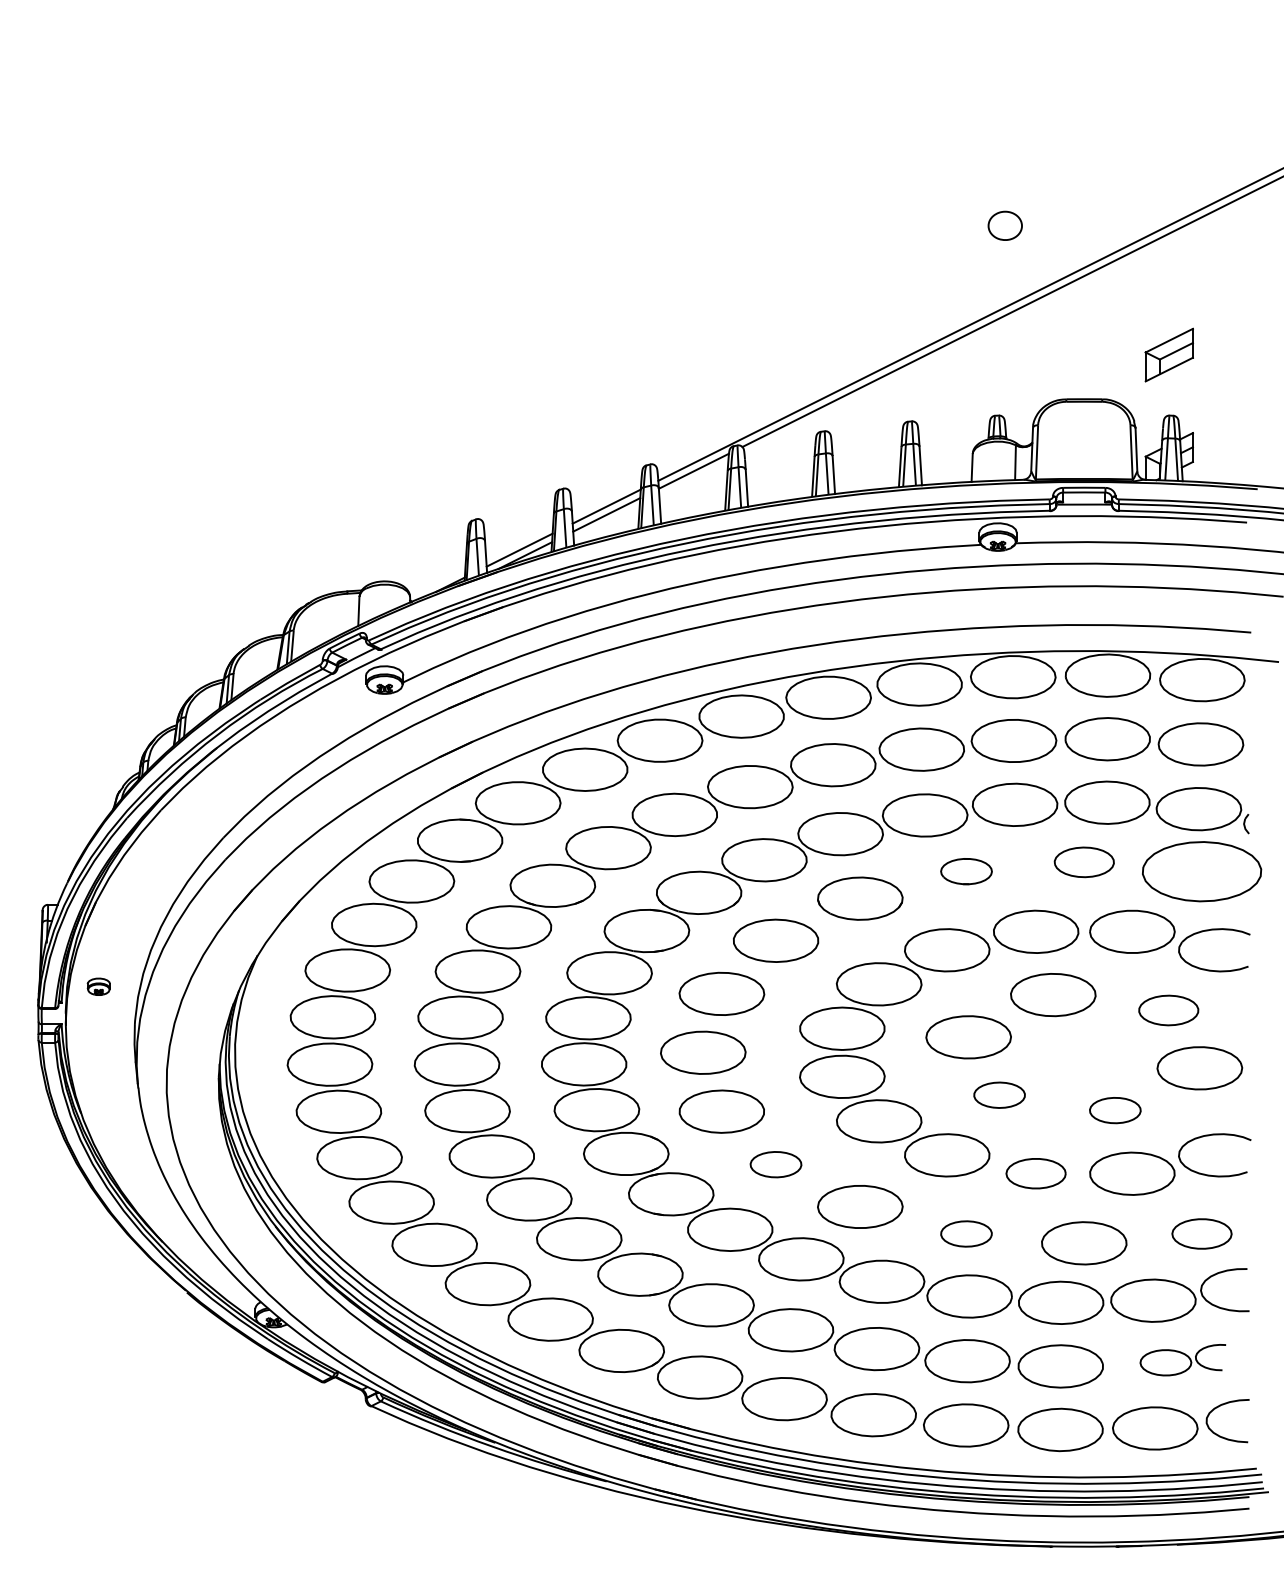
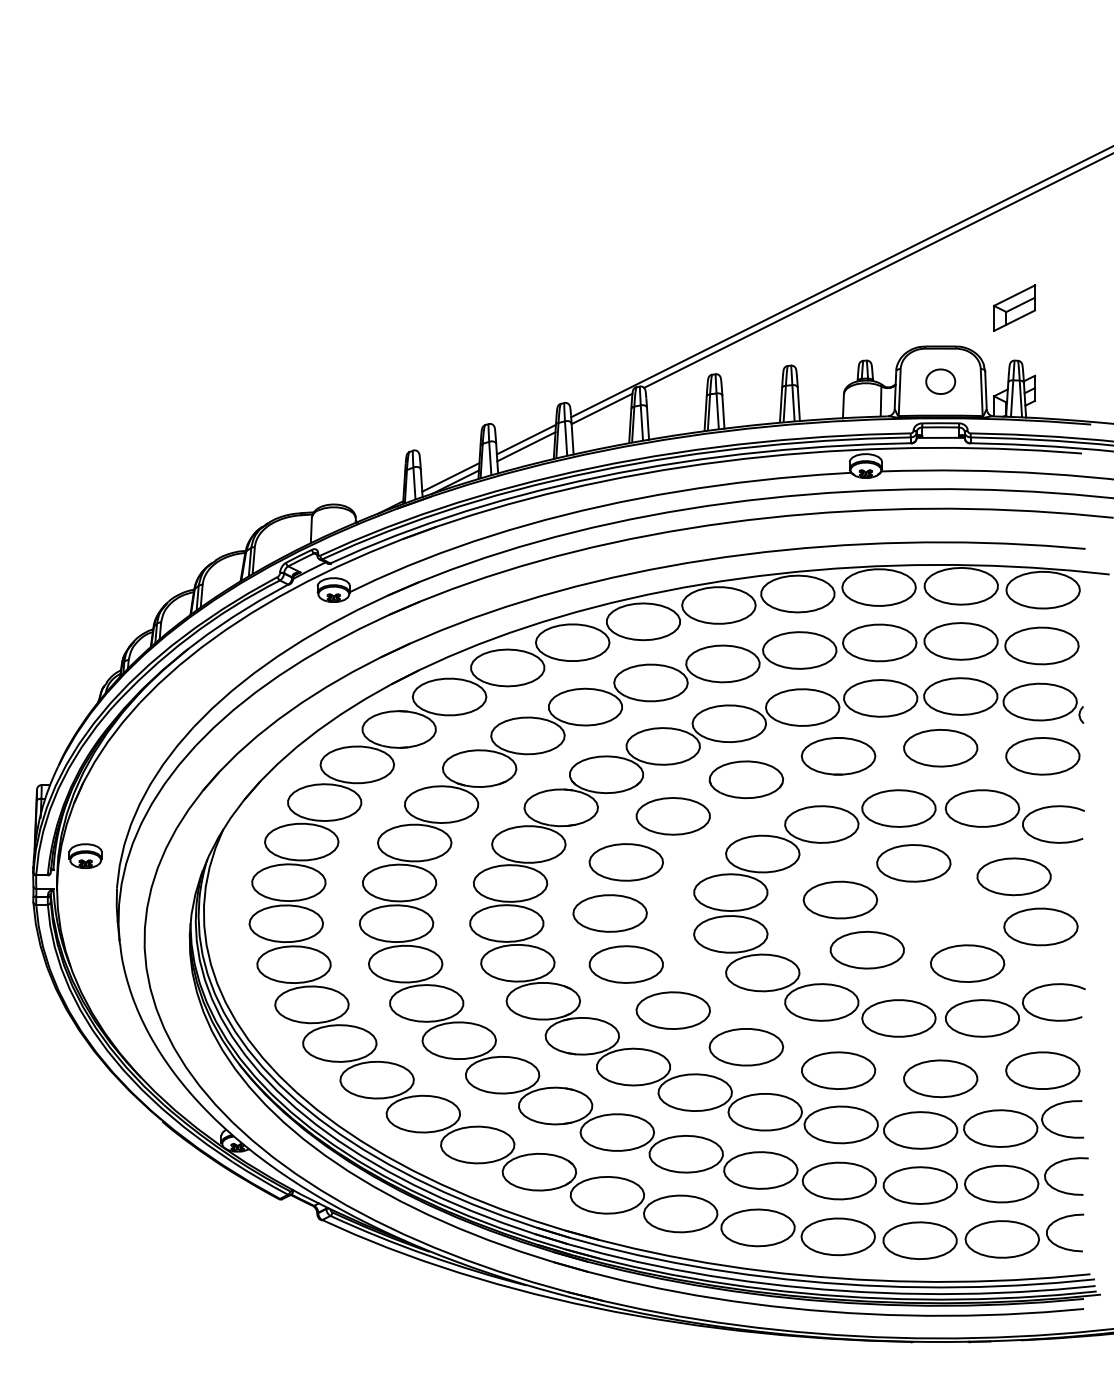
part: (1004, 225) -> (940, 381), moved
part: (1084, 862) -> (940, 748), size x1.43
part: (966, 871) -> (838, 756), size x1.67
part: (1201, 871) -> (1042, 756), size x0.71
part: (98, 986) -> (85, 855), size x1.67
part: (1168, 1010) -> (1013, 876), size x1.43
part: (999, 1095) -> (867, 950), size x1.67
part: (1115, 1110) -> (967, 963), size x1.67
part: (775, 1164) -> (672, 1010), size x1.67
part: (1035, 1173) -> (898, 1018), size x1.43
part: (966, 1233) -> (838, 1070), size x1.67
part: (1201, 1233) -> (1042, 1070), size x1.43
part: (1182, 1359) -> (1025, 1179), size x1.67

